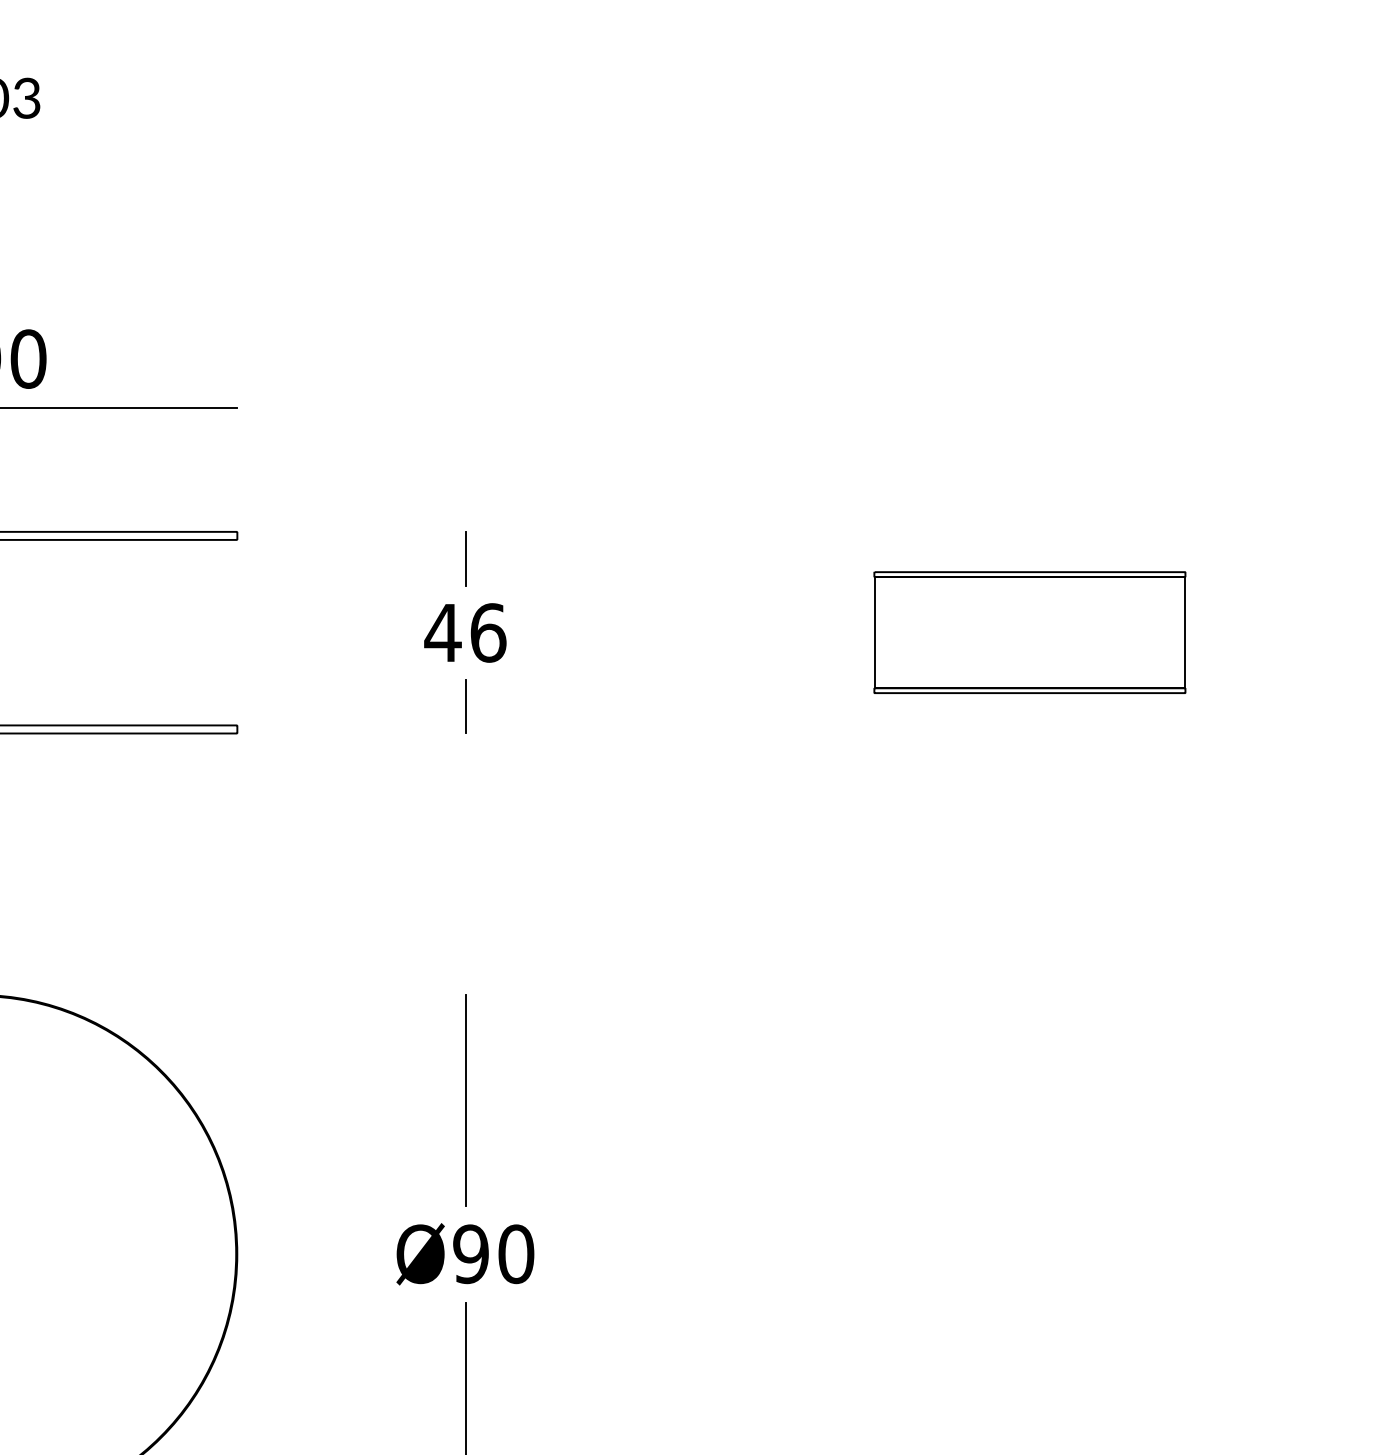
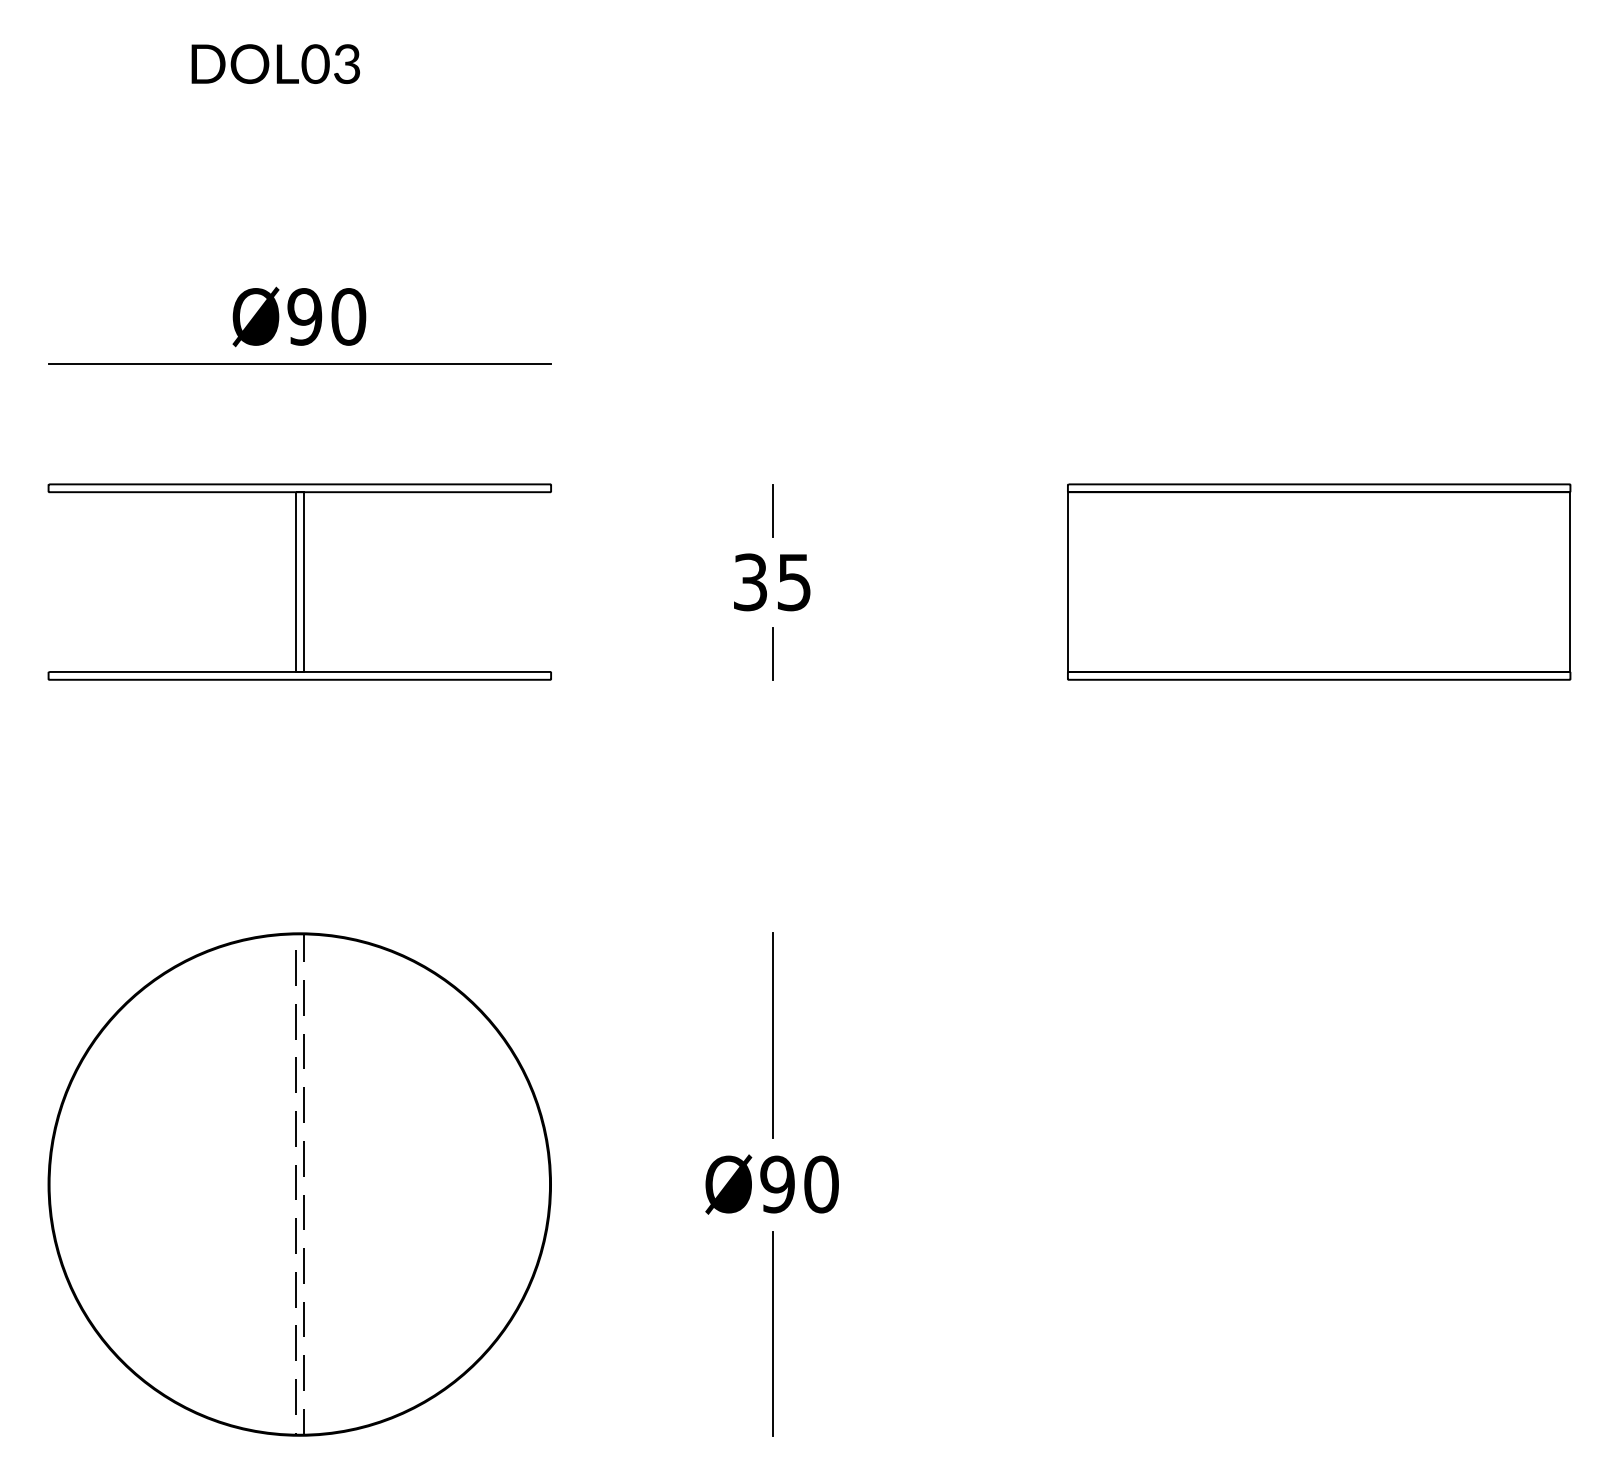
part: (1030, 632) -> (1319, 581), size x1.67
text: (465, 633) -> (772, 582), 46 -> 35

